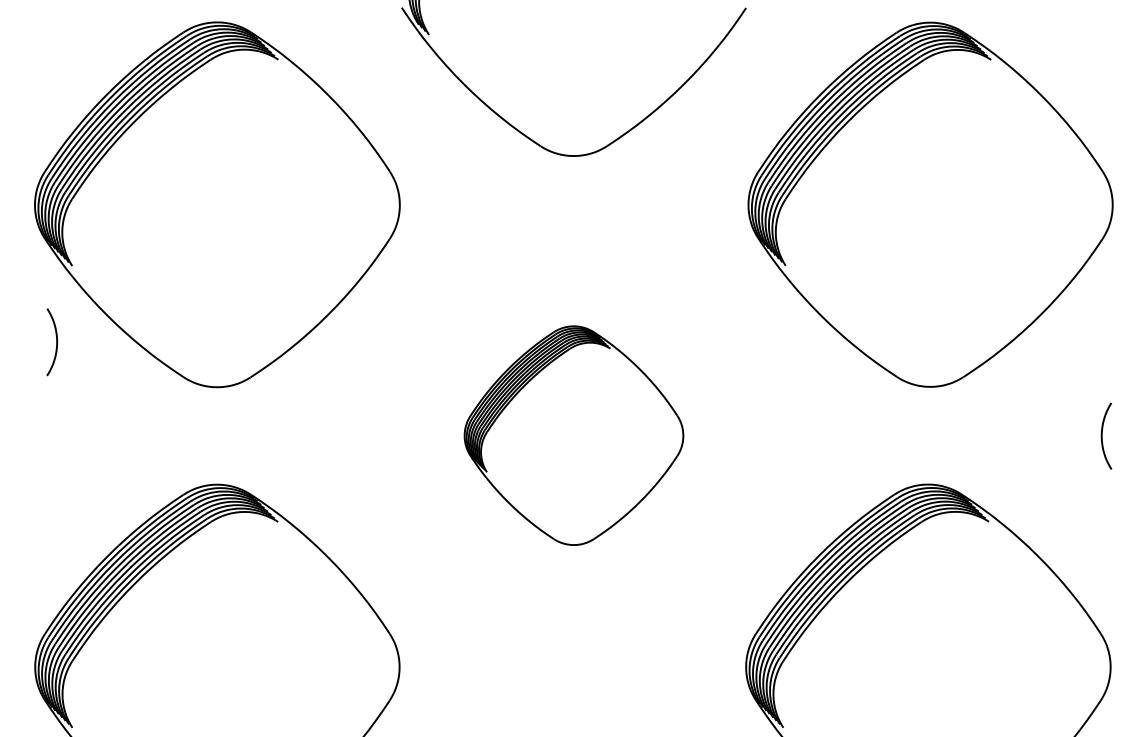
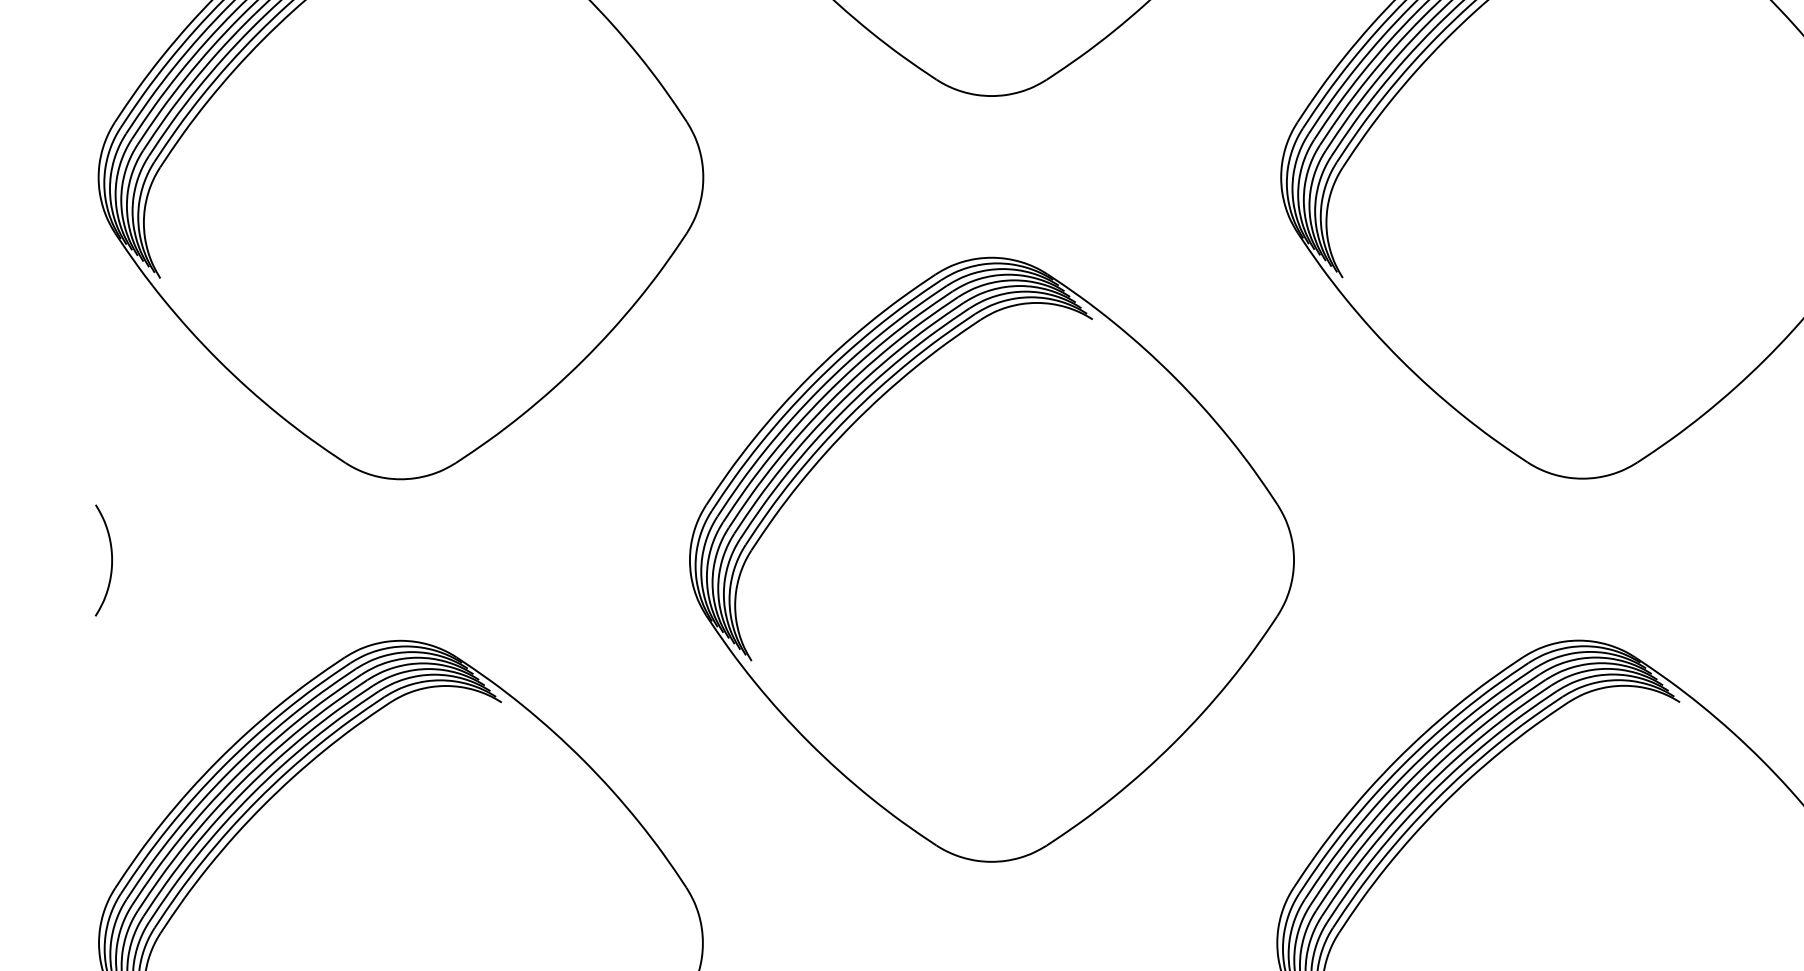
curve: (56, 342) -> (111, 560), moved
part: (573, 435) -> (991, 559), size x1.67

